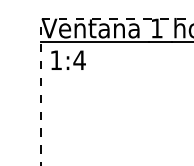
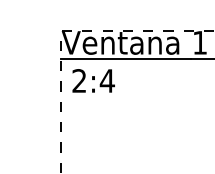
text: (55, 59) -> (78, 80), 1:4 -> 2:4

